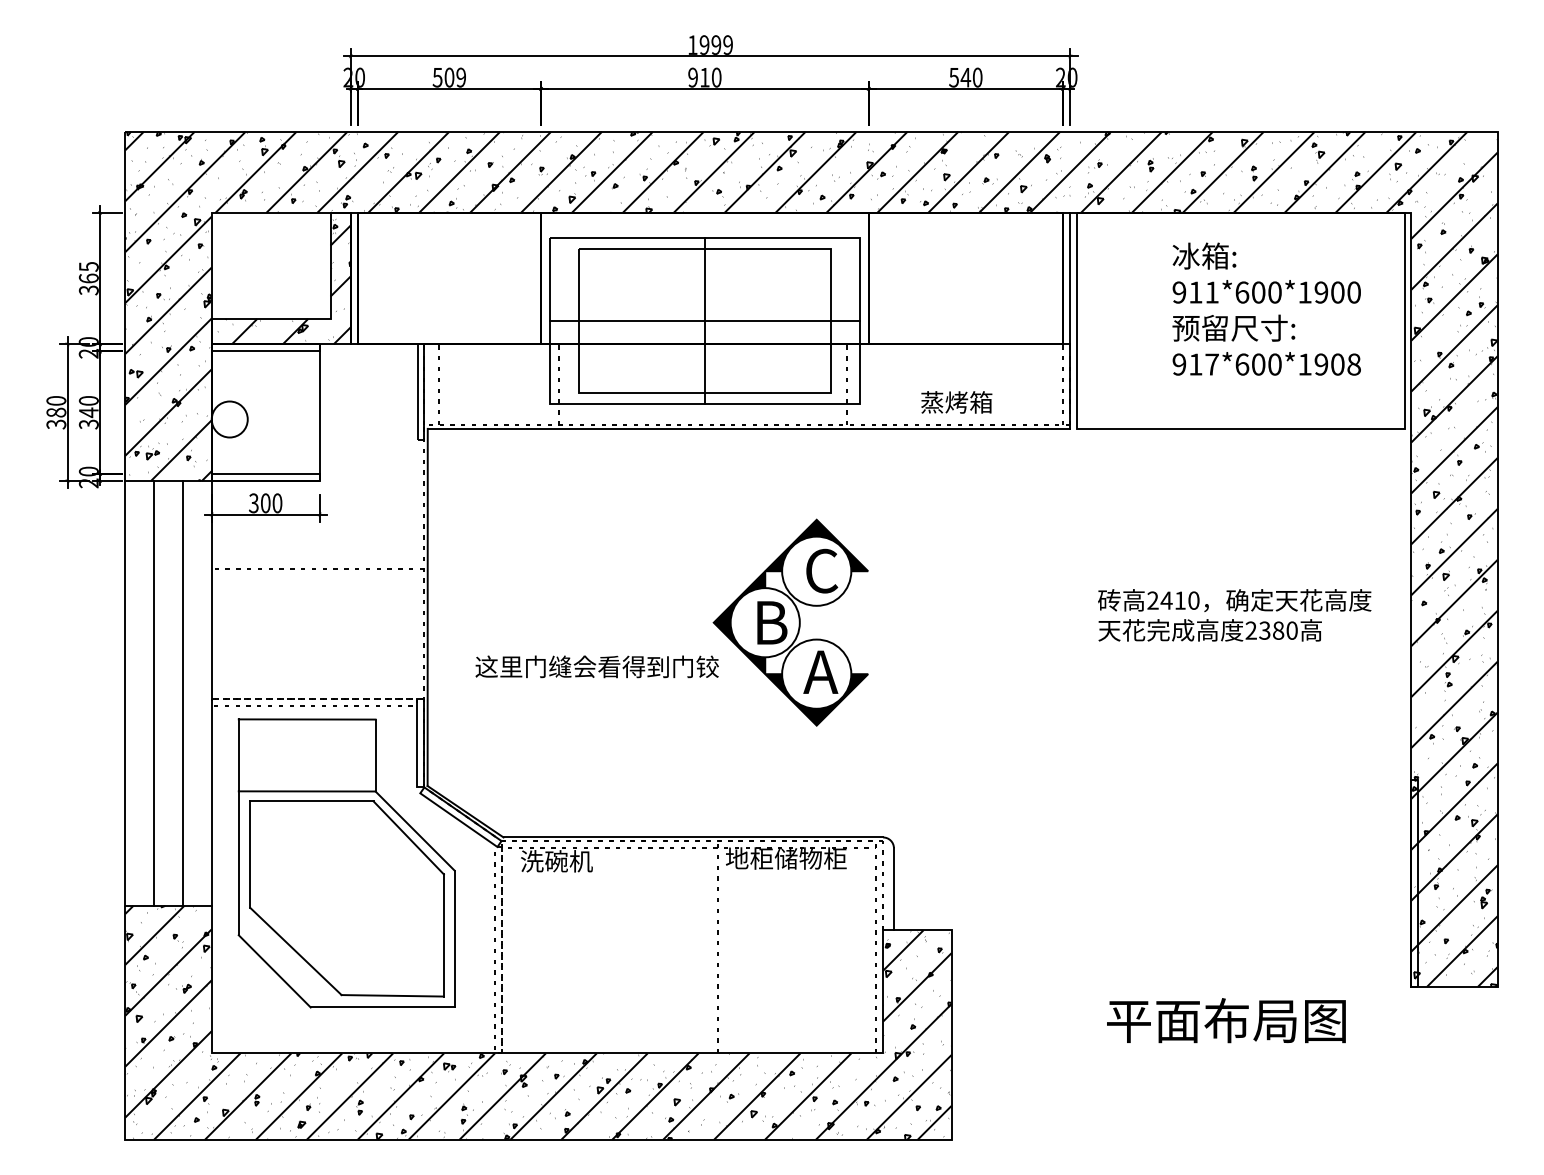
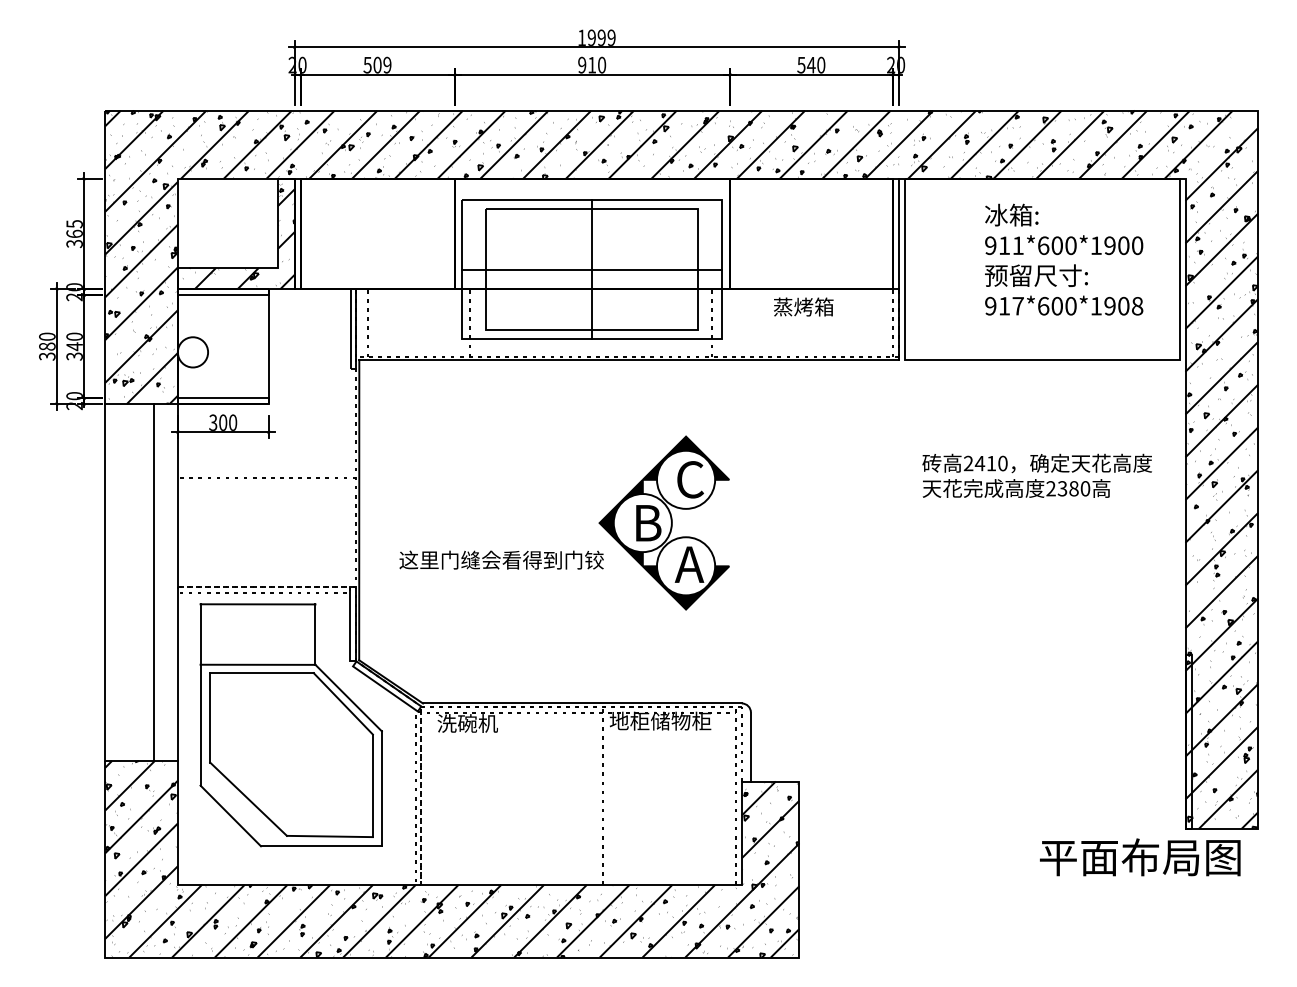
text: (956, 401) -> (803, 306), moved
text: (1233, 614) -> (1036, 475), moved
line: (154, 693) -> (129, 582), removed
text: (1226, 1020) -> (1140, 857), moved

